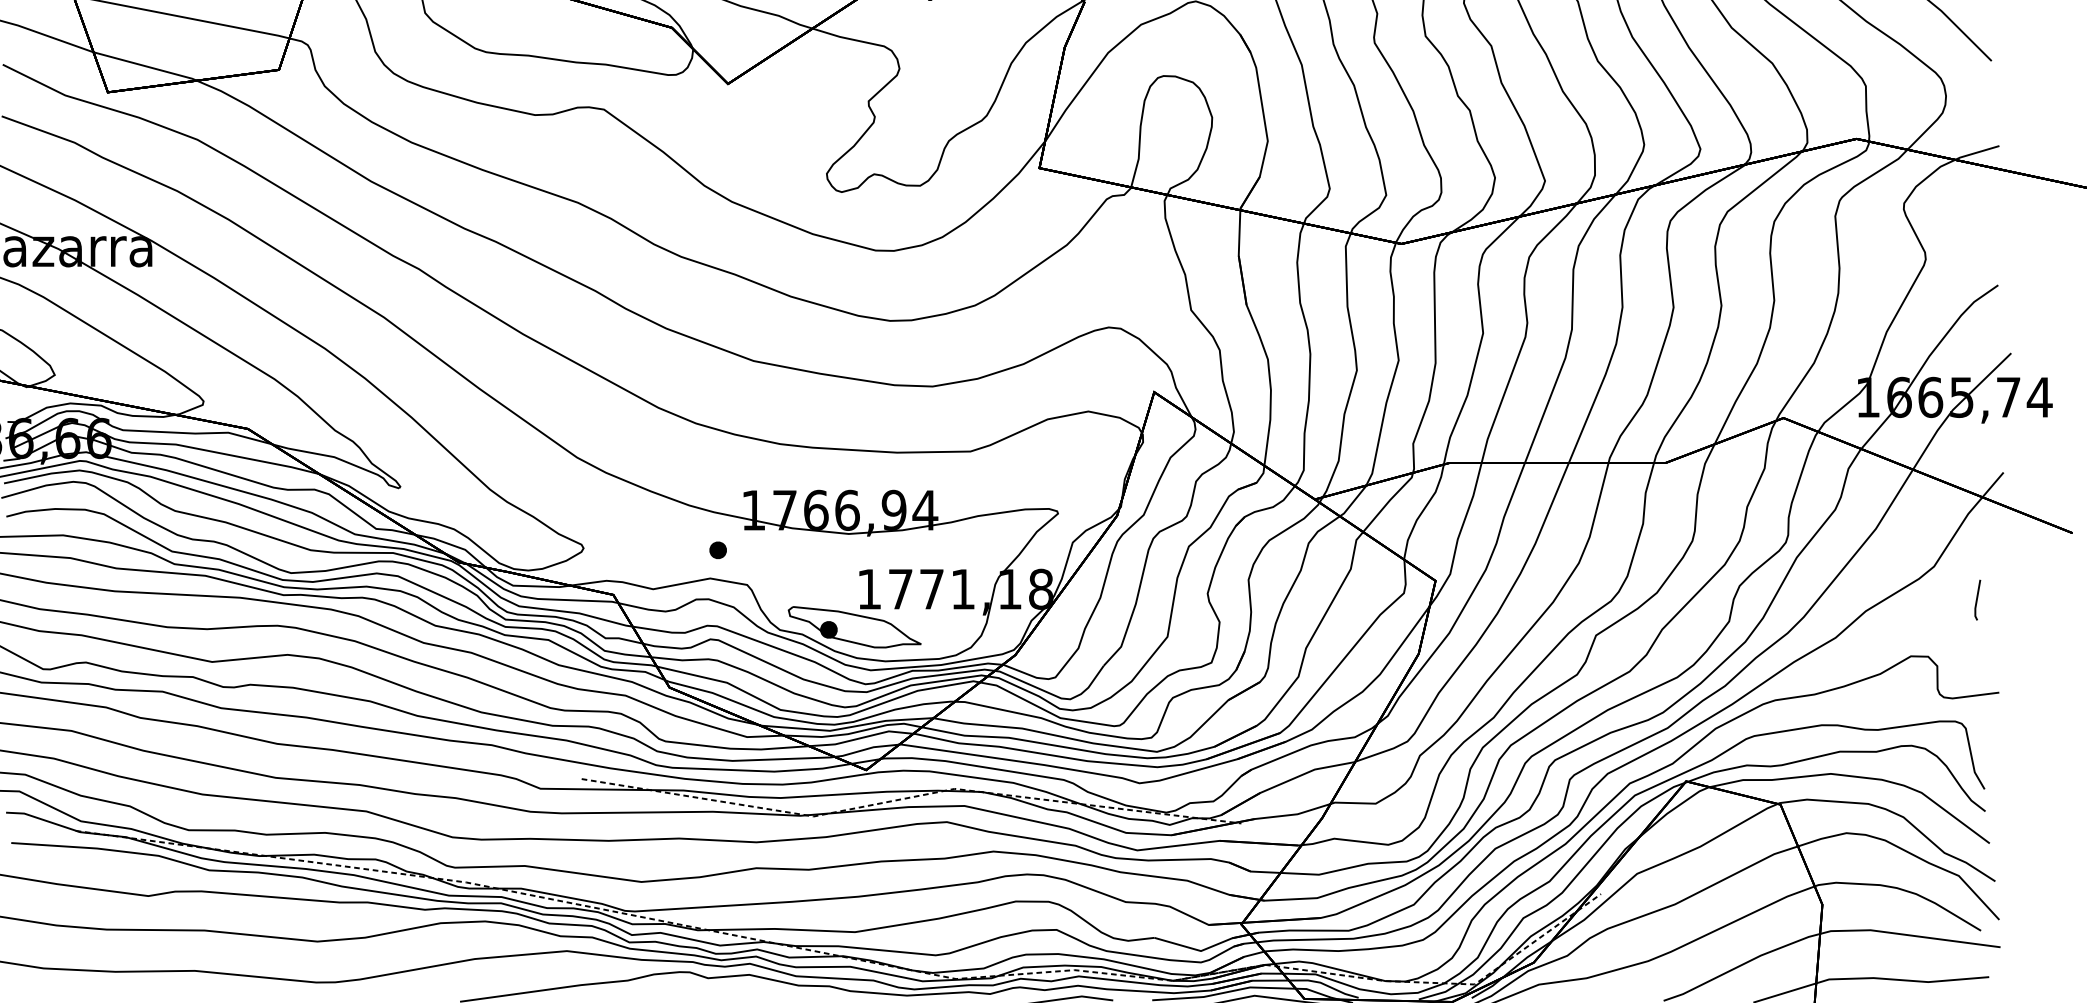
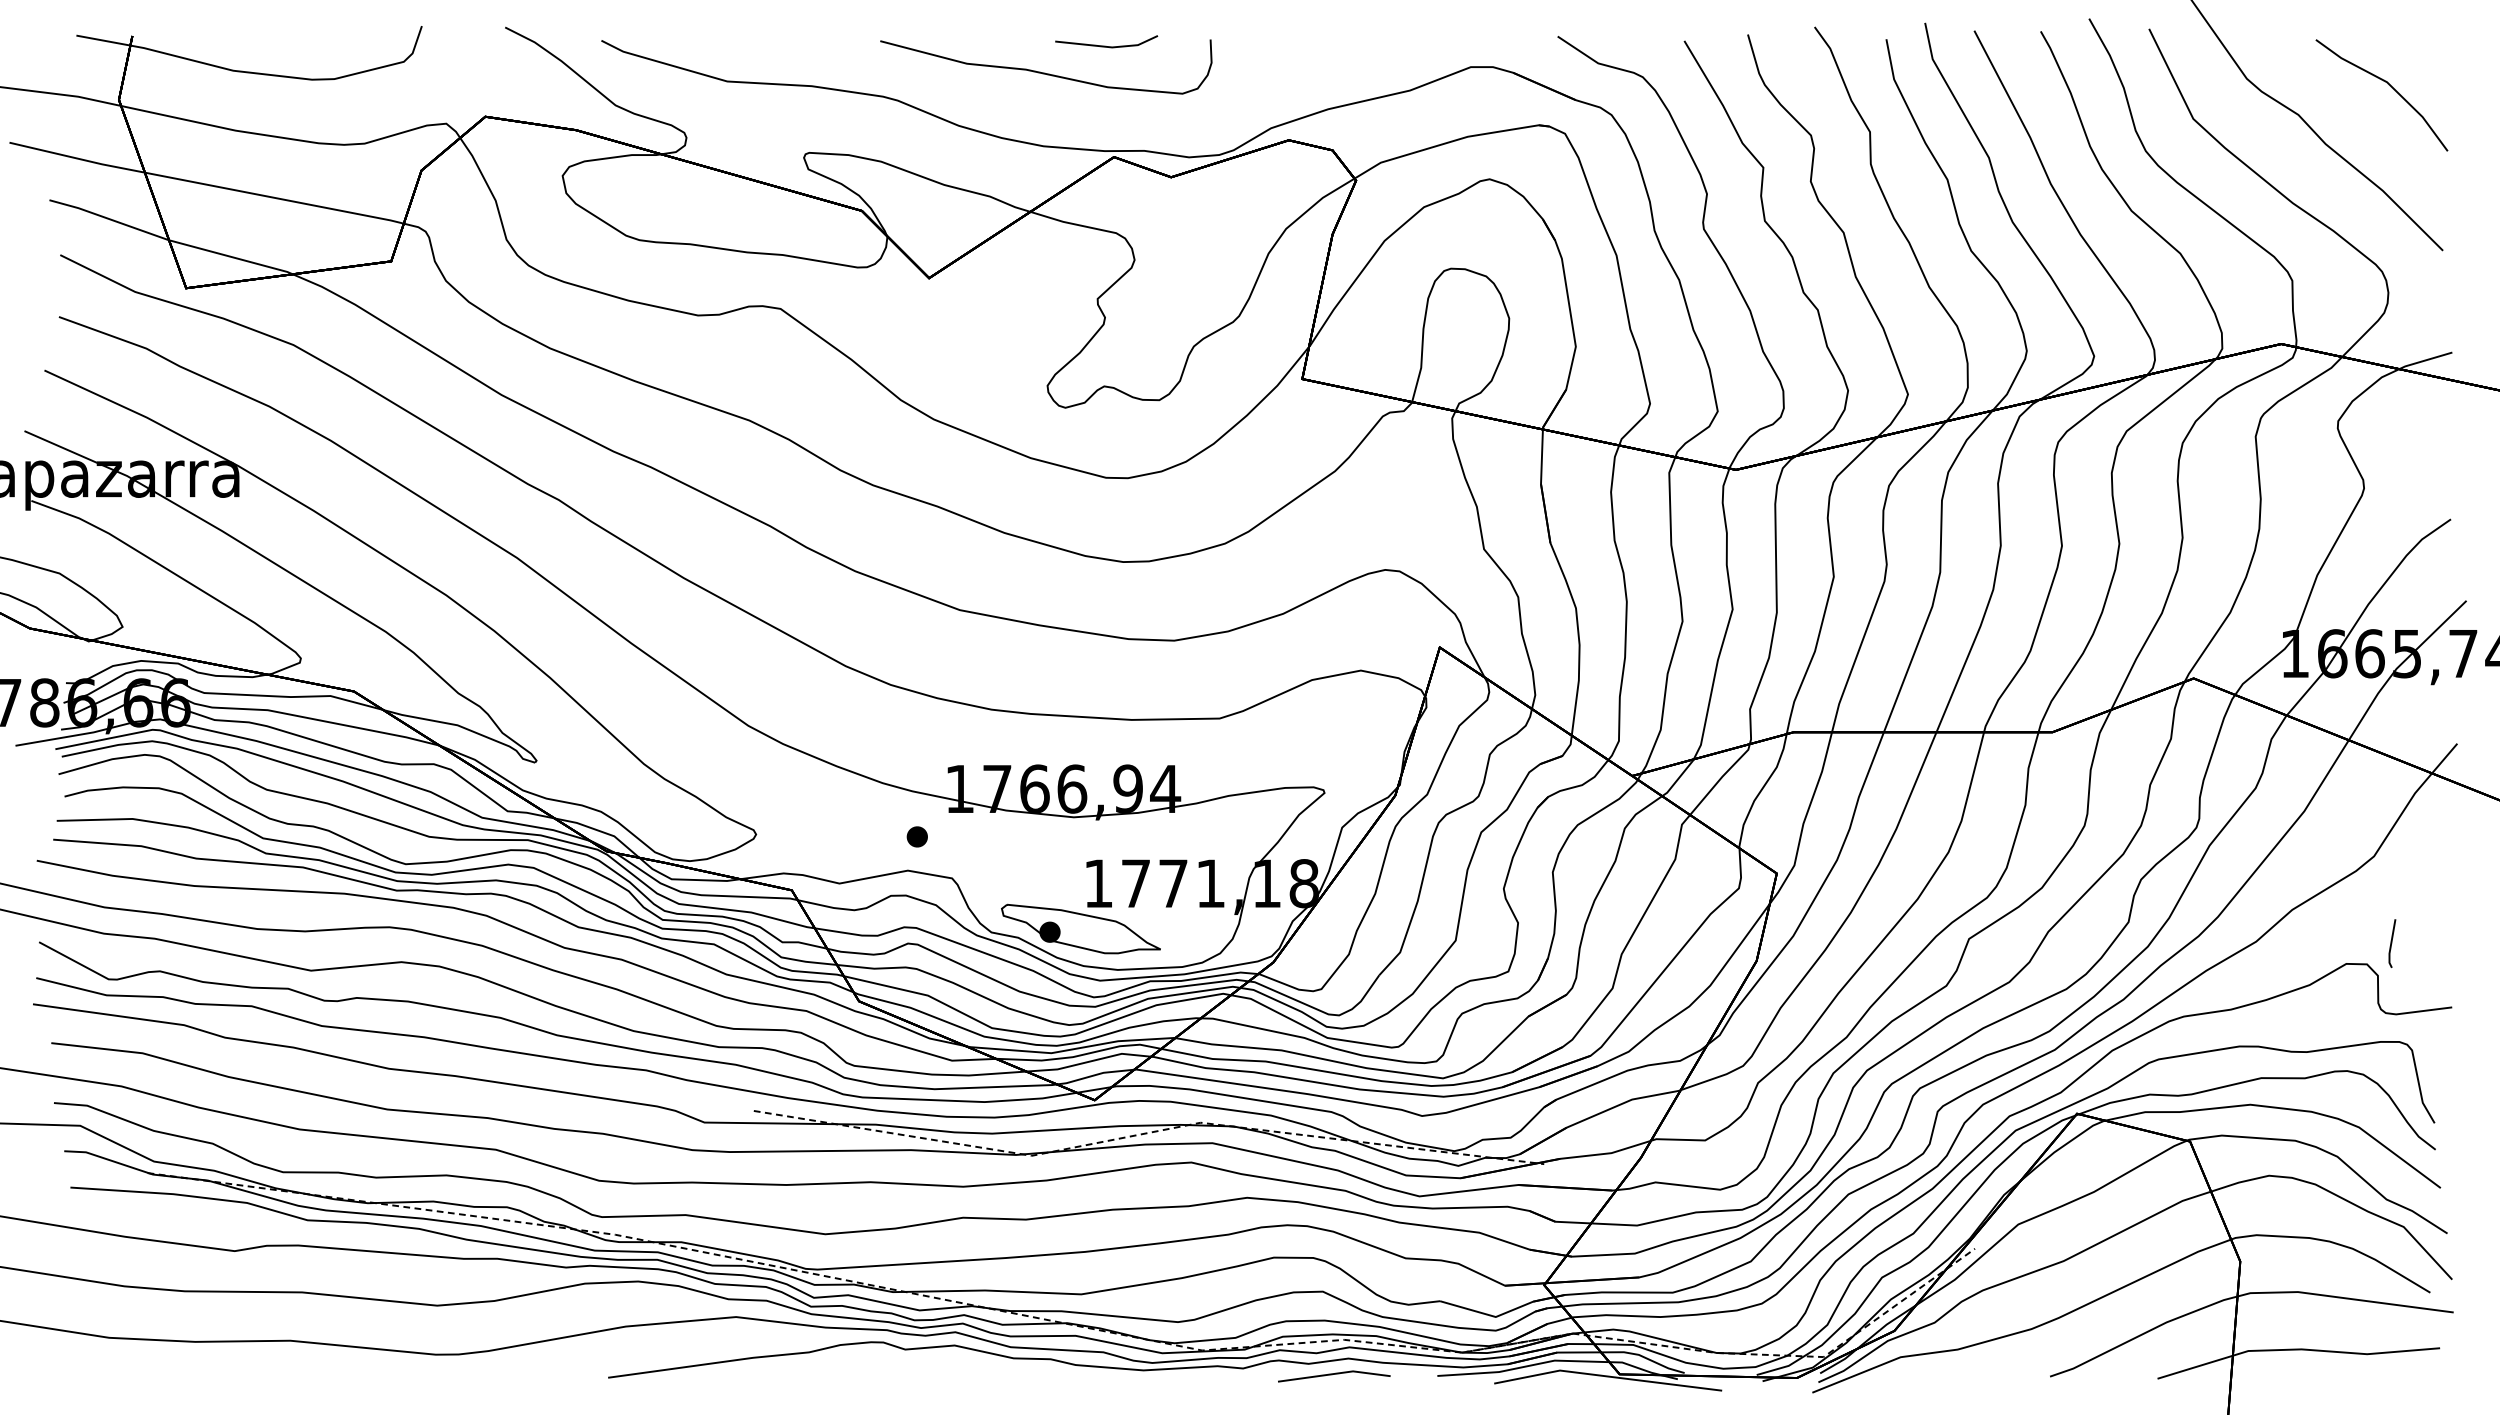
line: (1977, 600) -> (2392, 943), moved

